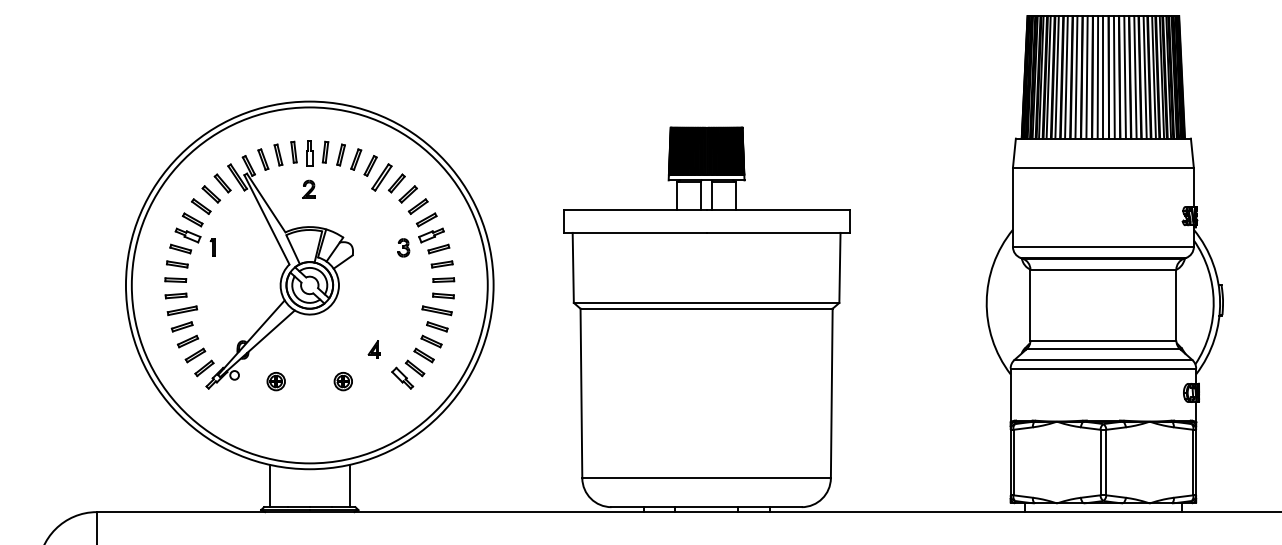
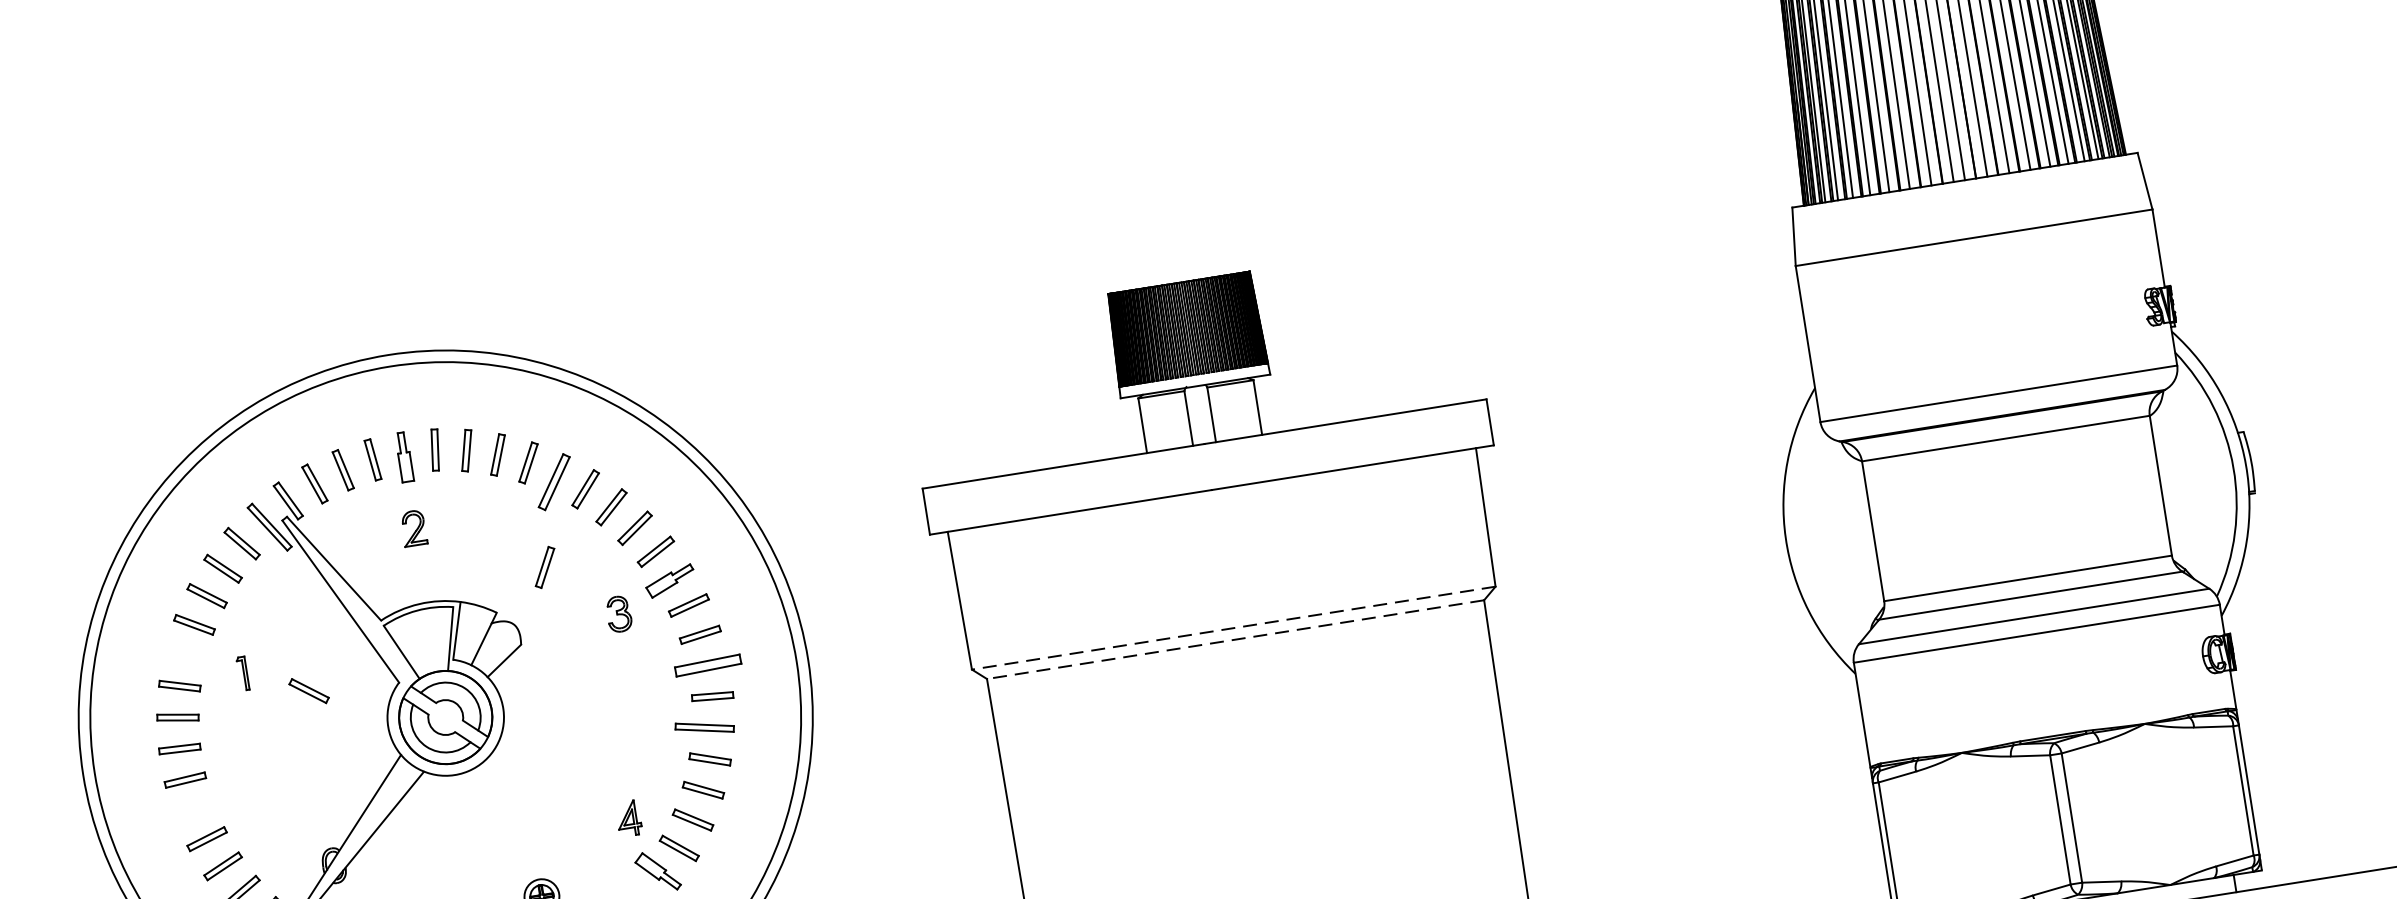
part: (370, 218) -> (544, 566), added
part: (187, 235) -> (188, 657), removed
part: (244, 261) -> (309, 690), added
part: (443, 279) -> (707, 664), size x1.6
line: (706, 302) -> (1233, 627), solid -> dashed
line: (706, 308) -> (1235, 639), solid -> dashed
part: (182, 310) -> (202, 806), removed
part: (373, 349) -> (626, 818), moved

